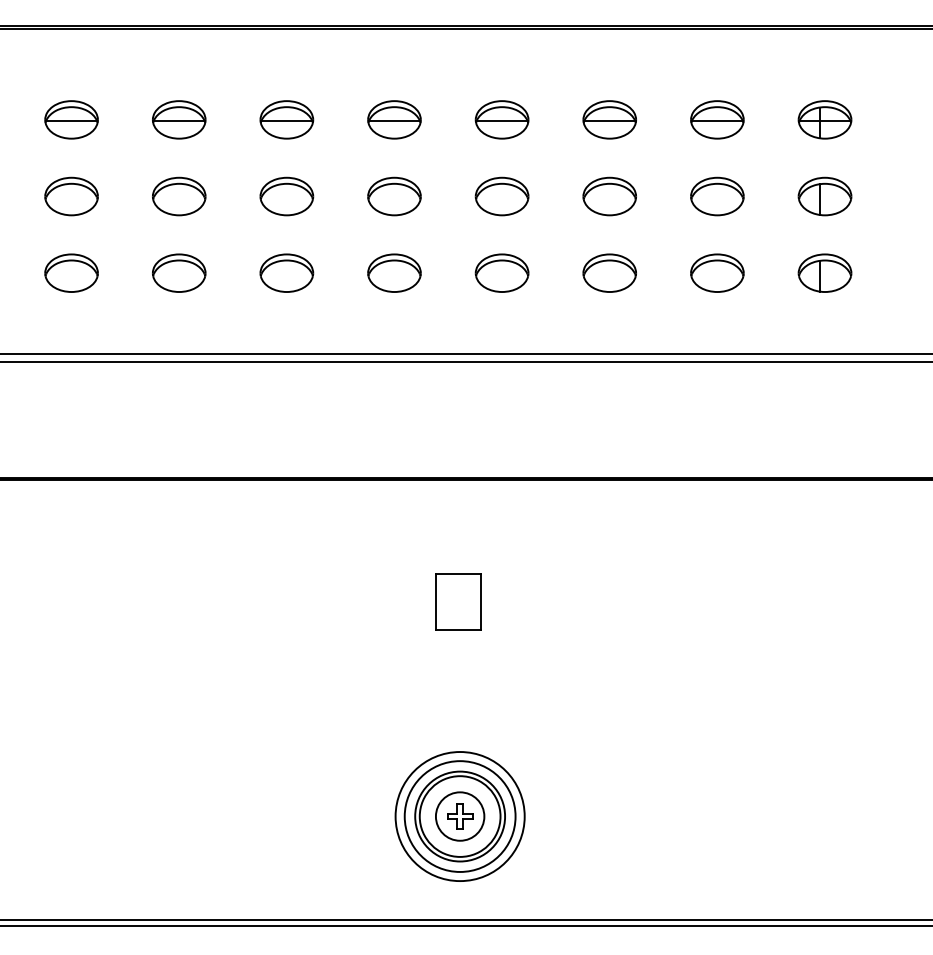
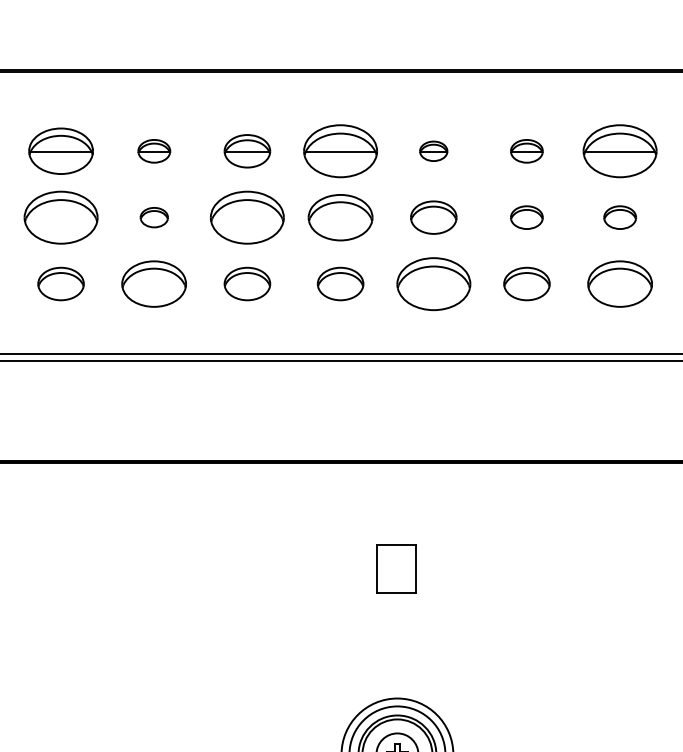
part: (71, 119) -> (60, 150), size x1.4
part: (179, 119) -> (154, 150), size x0.7
part: (394, 119) -> (340, 150), size x1.6
part: (501, 119) -> (433, 150), size x0.6
part: (609, 119) -> (526, 150), size x0.7
part: (717, 119) -> (620, 150), size x1.6
part: (71, 196) -> (60, 217), size x1.6
part: (179, 196) -> (154, 217), size x0.6
part: (286, 196) -> (247, 217), size x1.6
part: (394, 196) -> (340, 217), size x1.4
part: (609, 196) -> (526, 217), size x0.7
part: (717, 196) -> (620, 217), size x0.7
part: (179, 272) -> (154, 283), size x1.4
part: (501, 272) -> (433, 283), size x1.6
part: (717, 272) -> (620, 283), size x1.4

